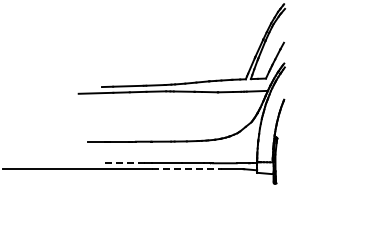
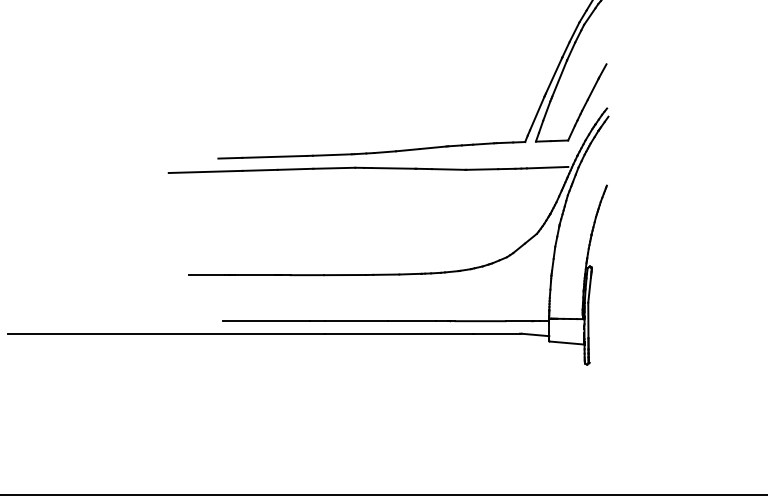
line: (124, 163) -> (266, 321), dashed -> solid
line: (186, 169) -> (398, 334), dashed -> solid

